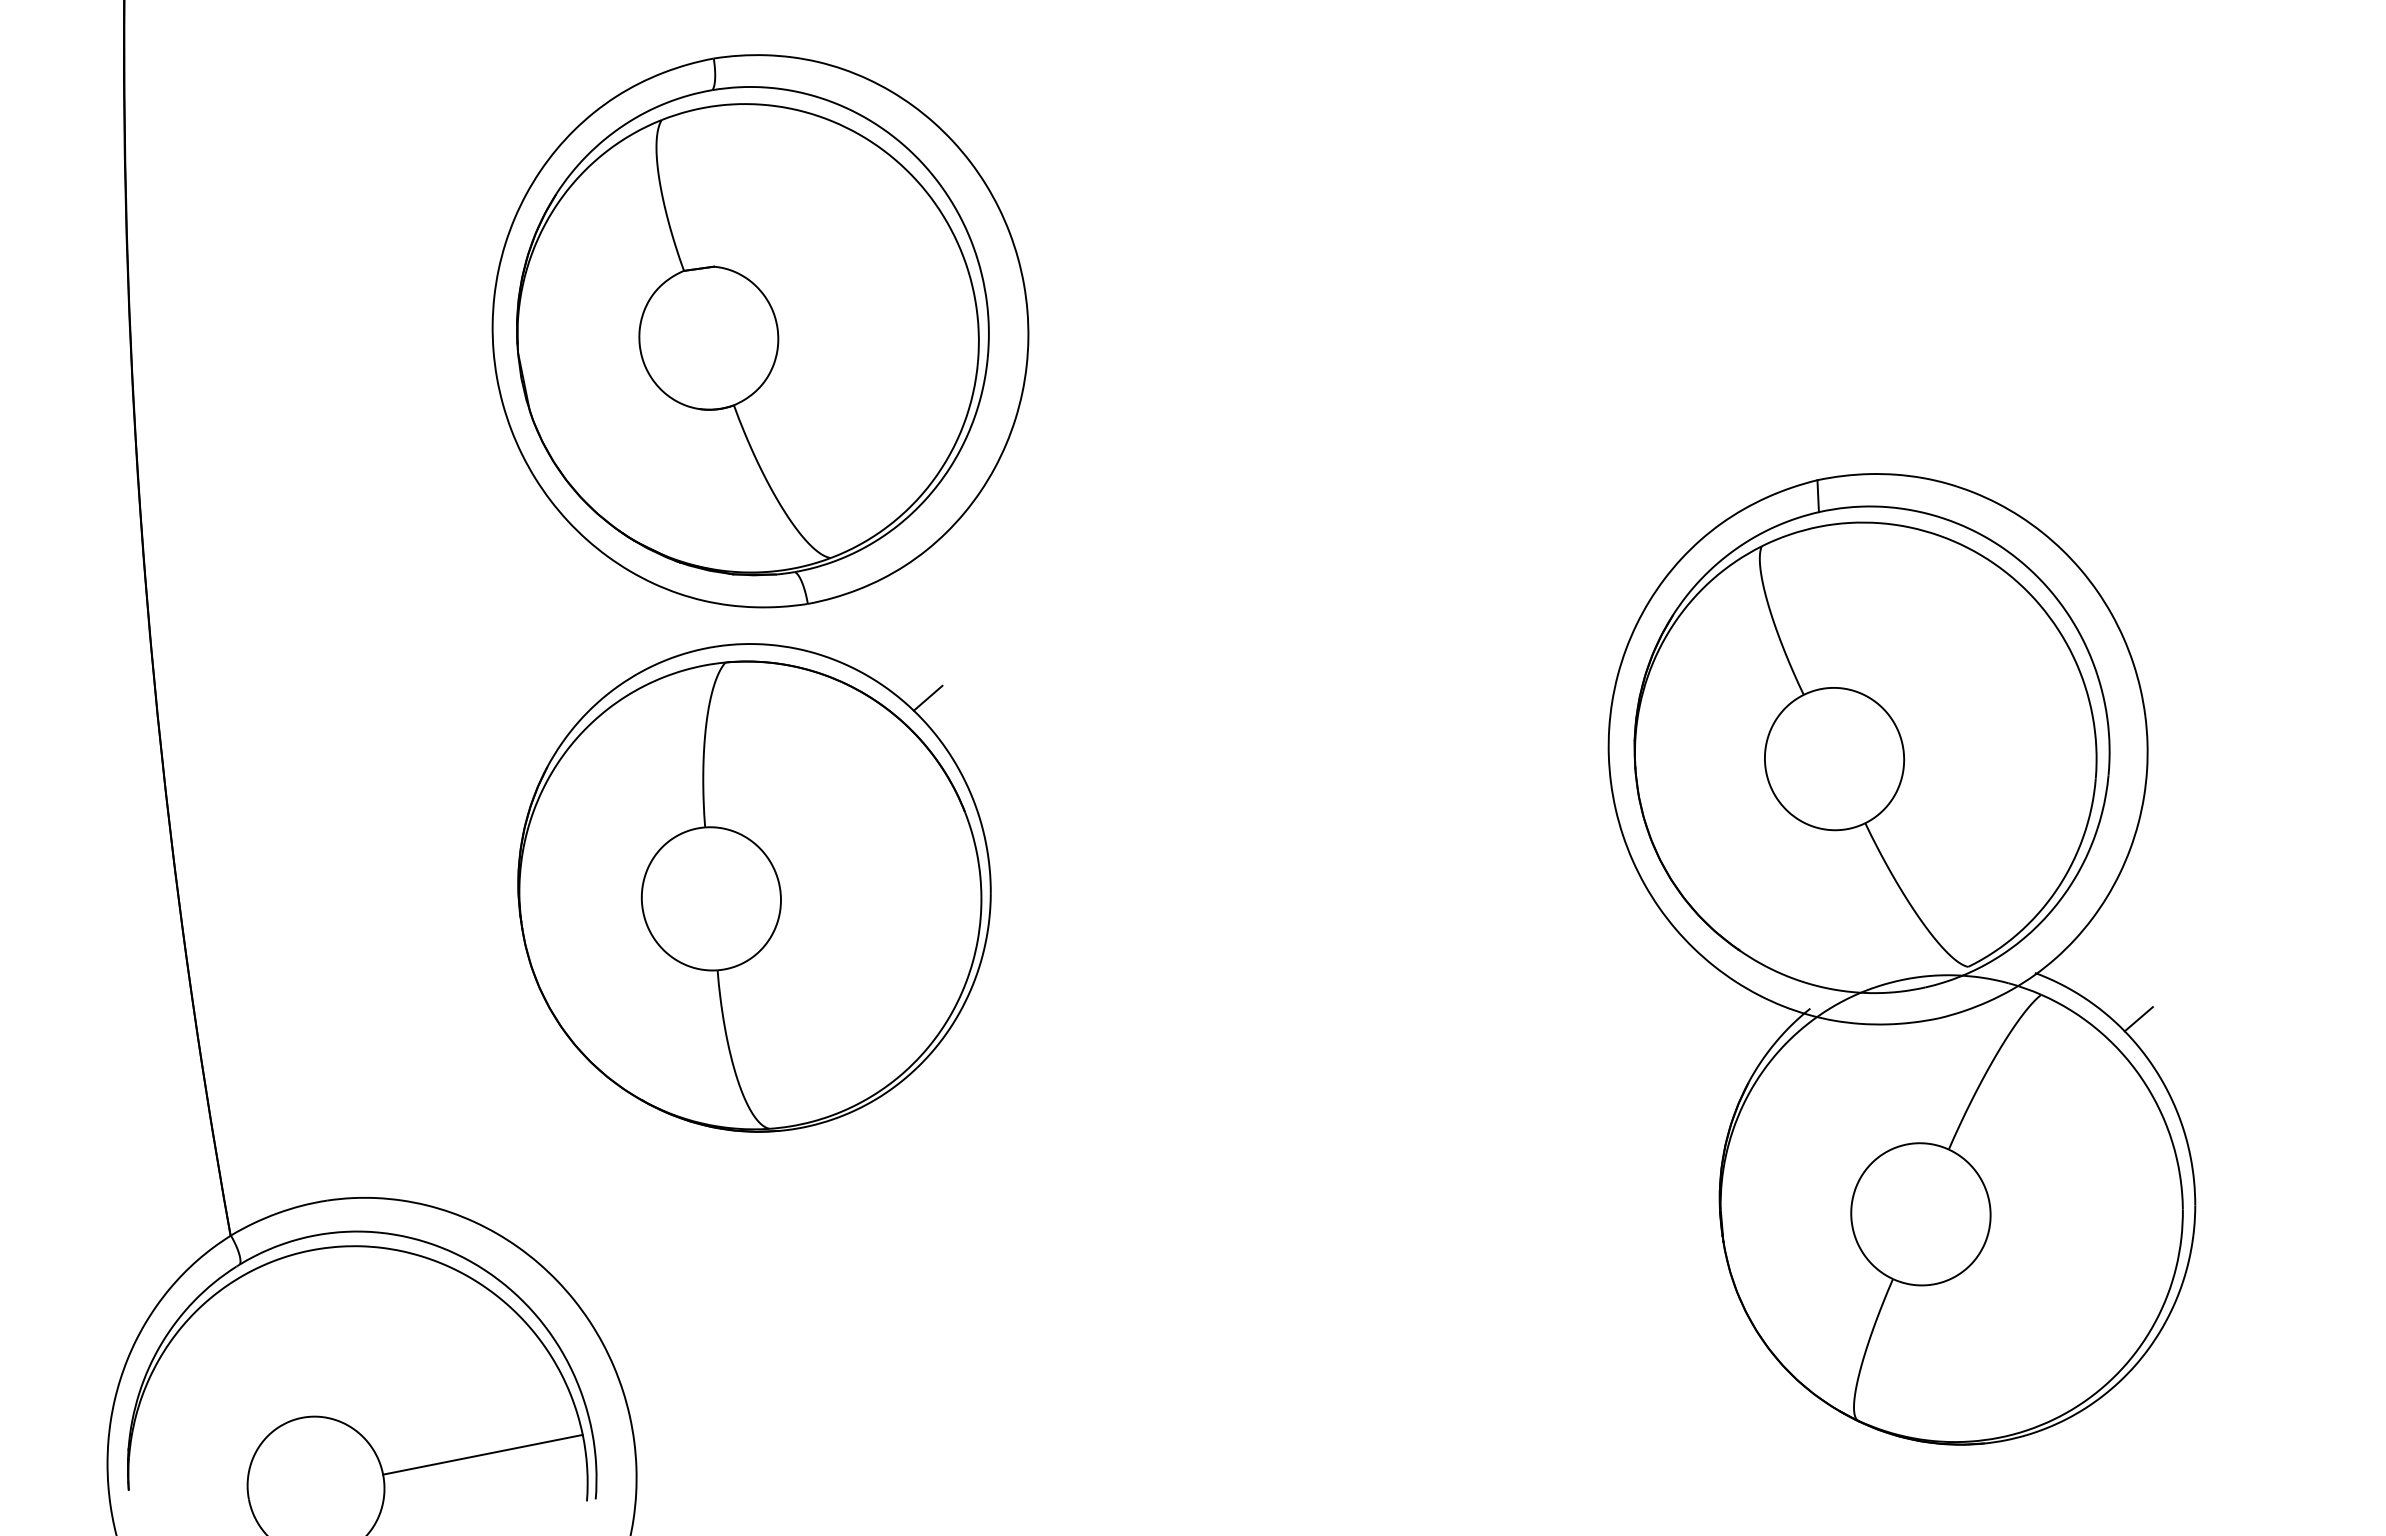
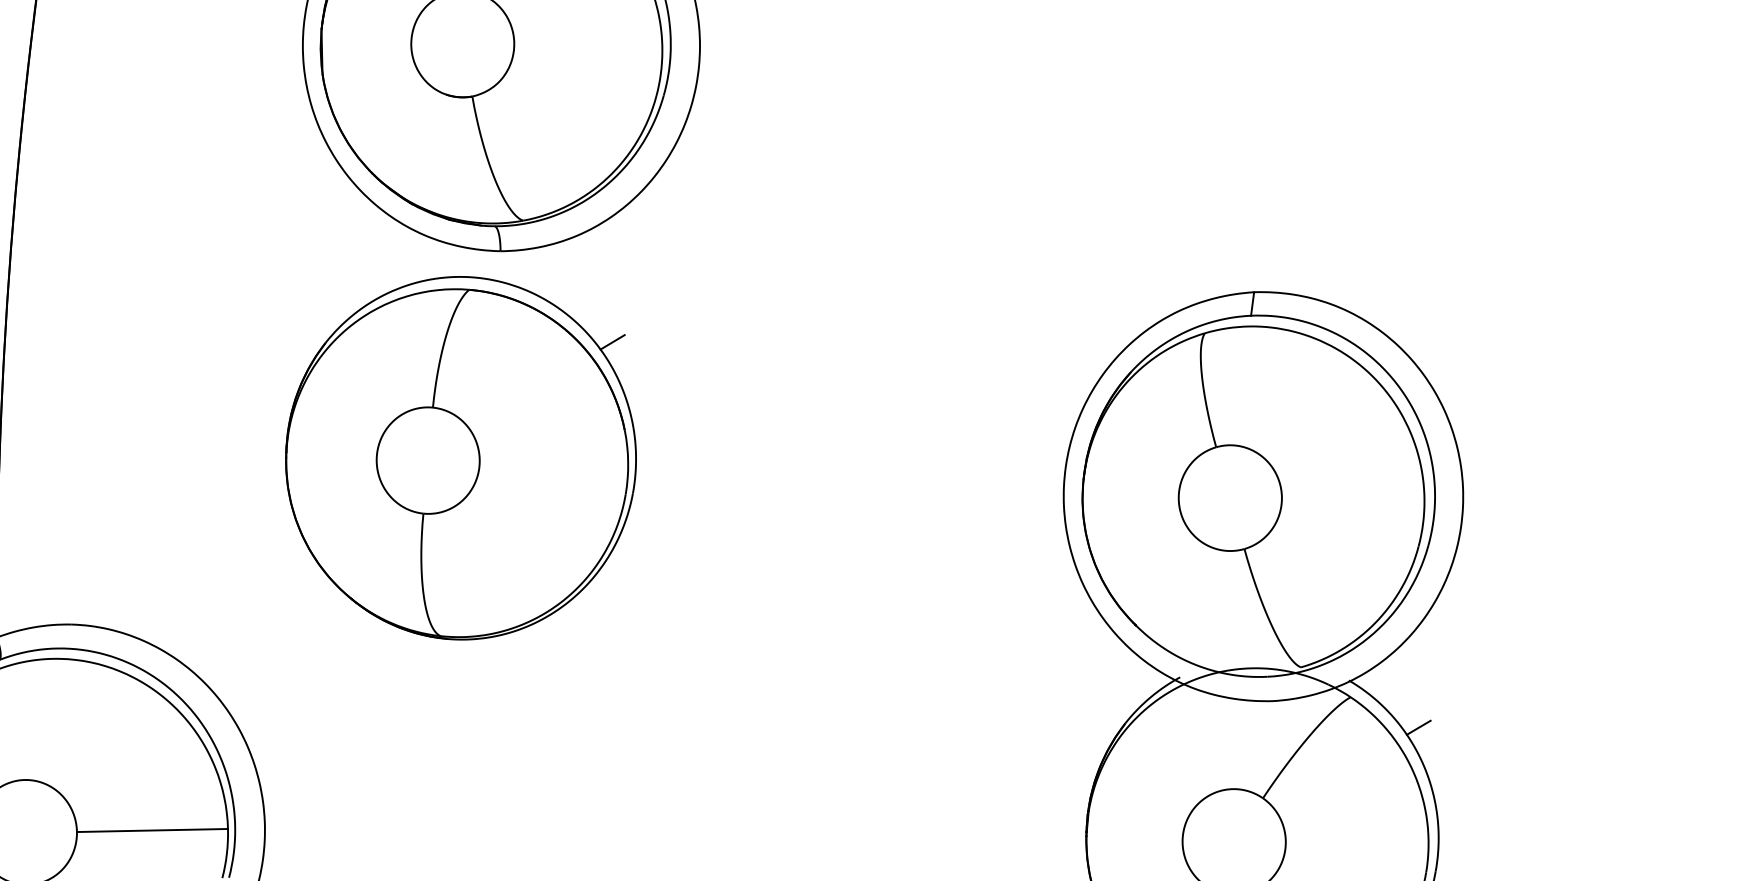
part: (754, 887) -> (461, 457), moved

